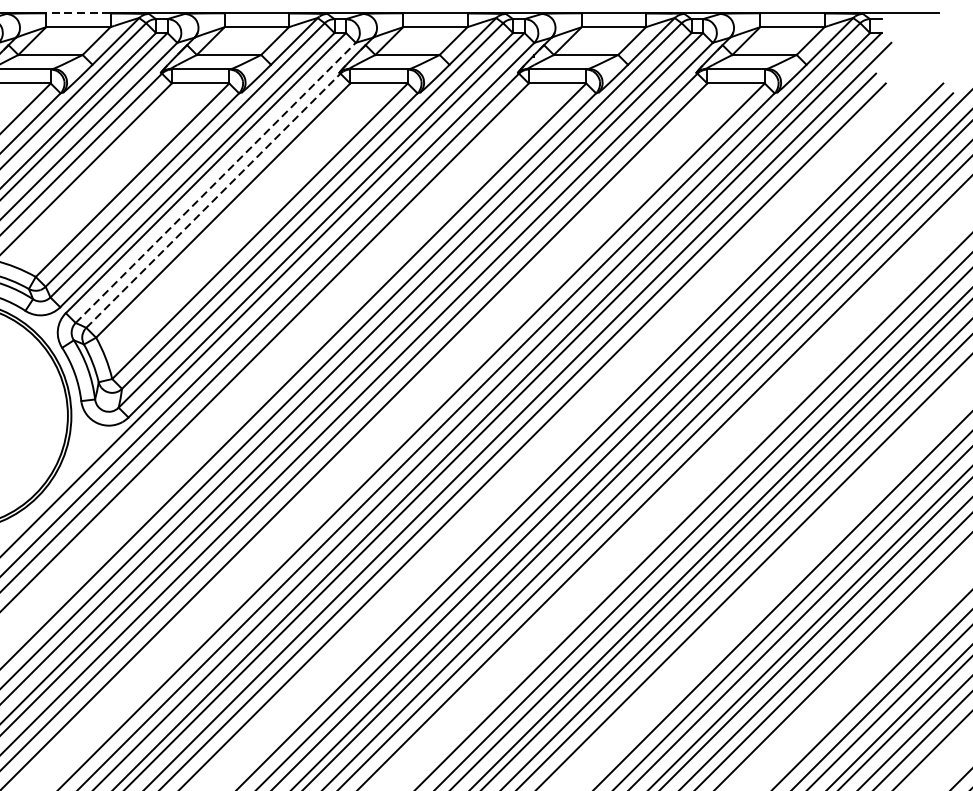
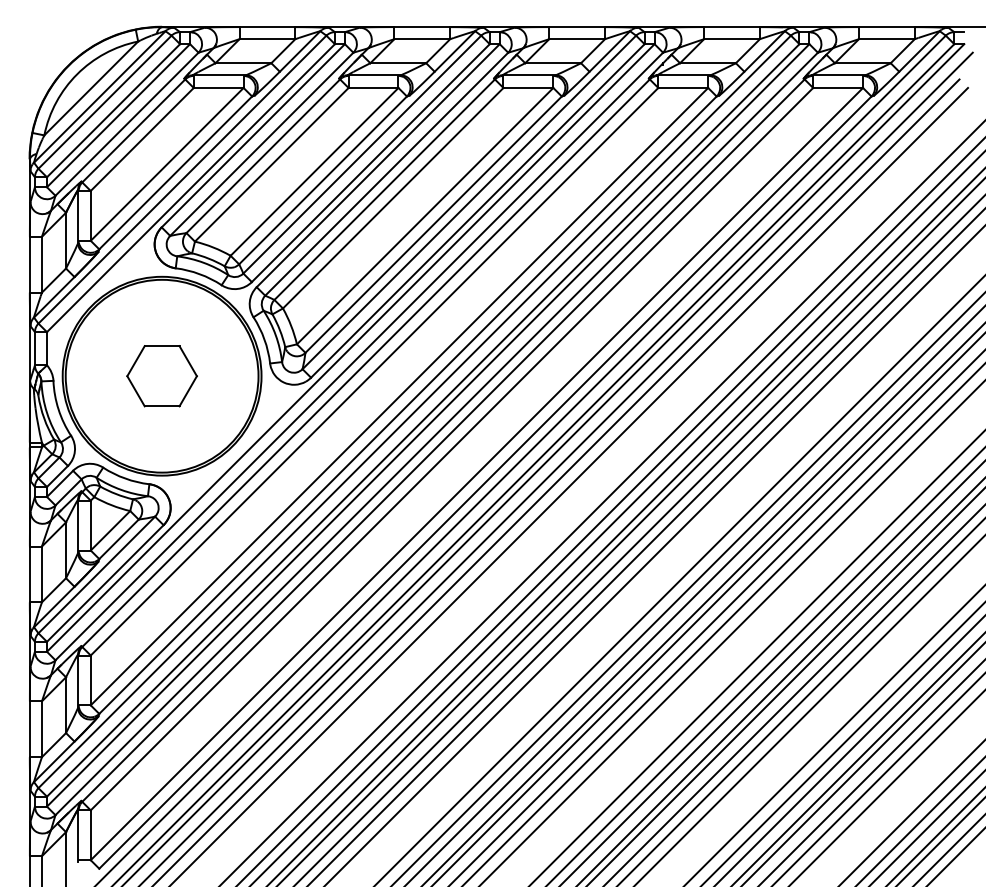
line: (78, 13) -> (267, 27), dashed -> solid
line: (215, 183) -> (386, 174), dashed -> solid
line: (213, 200) -> (384, 189), dashed -> solid

